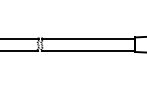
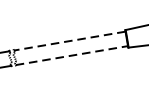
line: (88, 38) -> (69, 40), solid -> dashed
line: (88, 50) -> (72, 55), solid -> dashed

